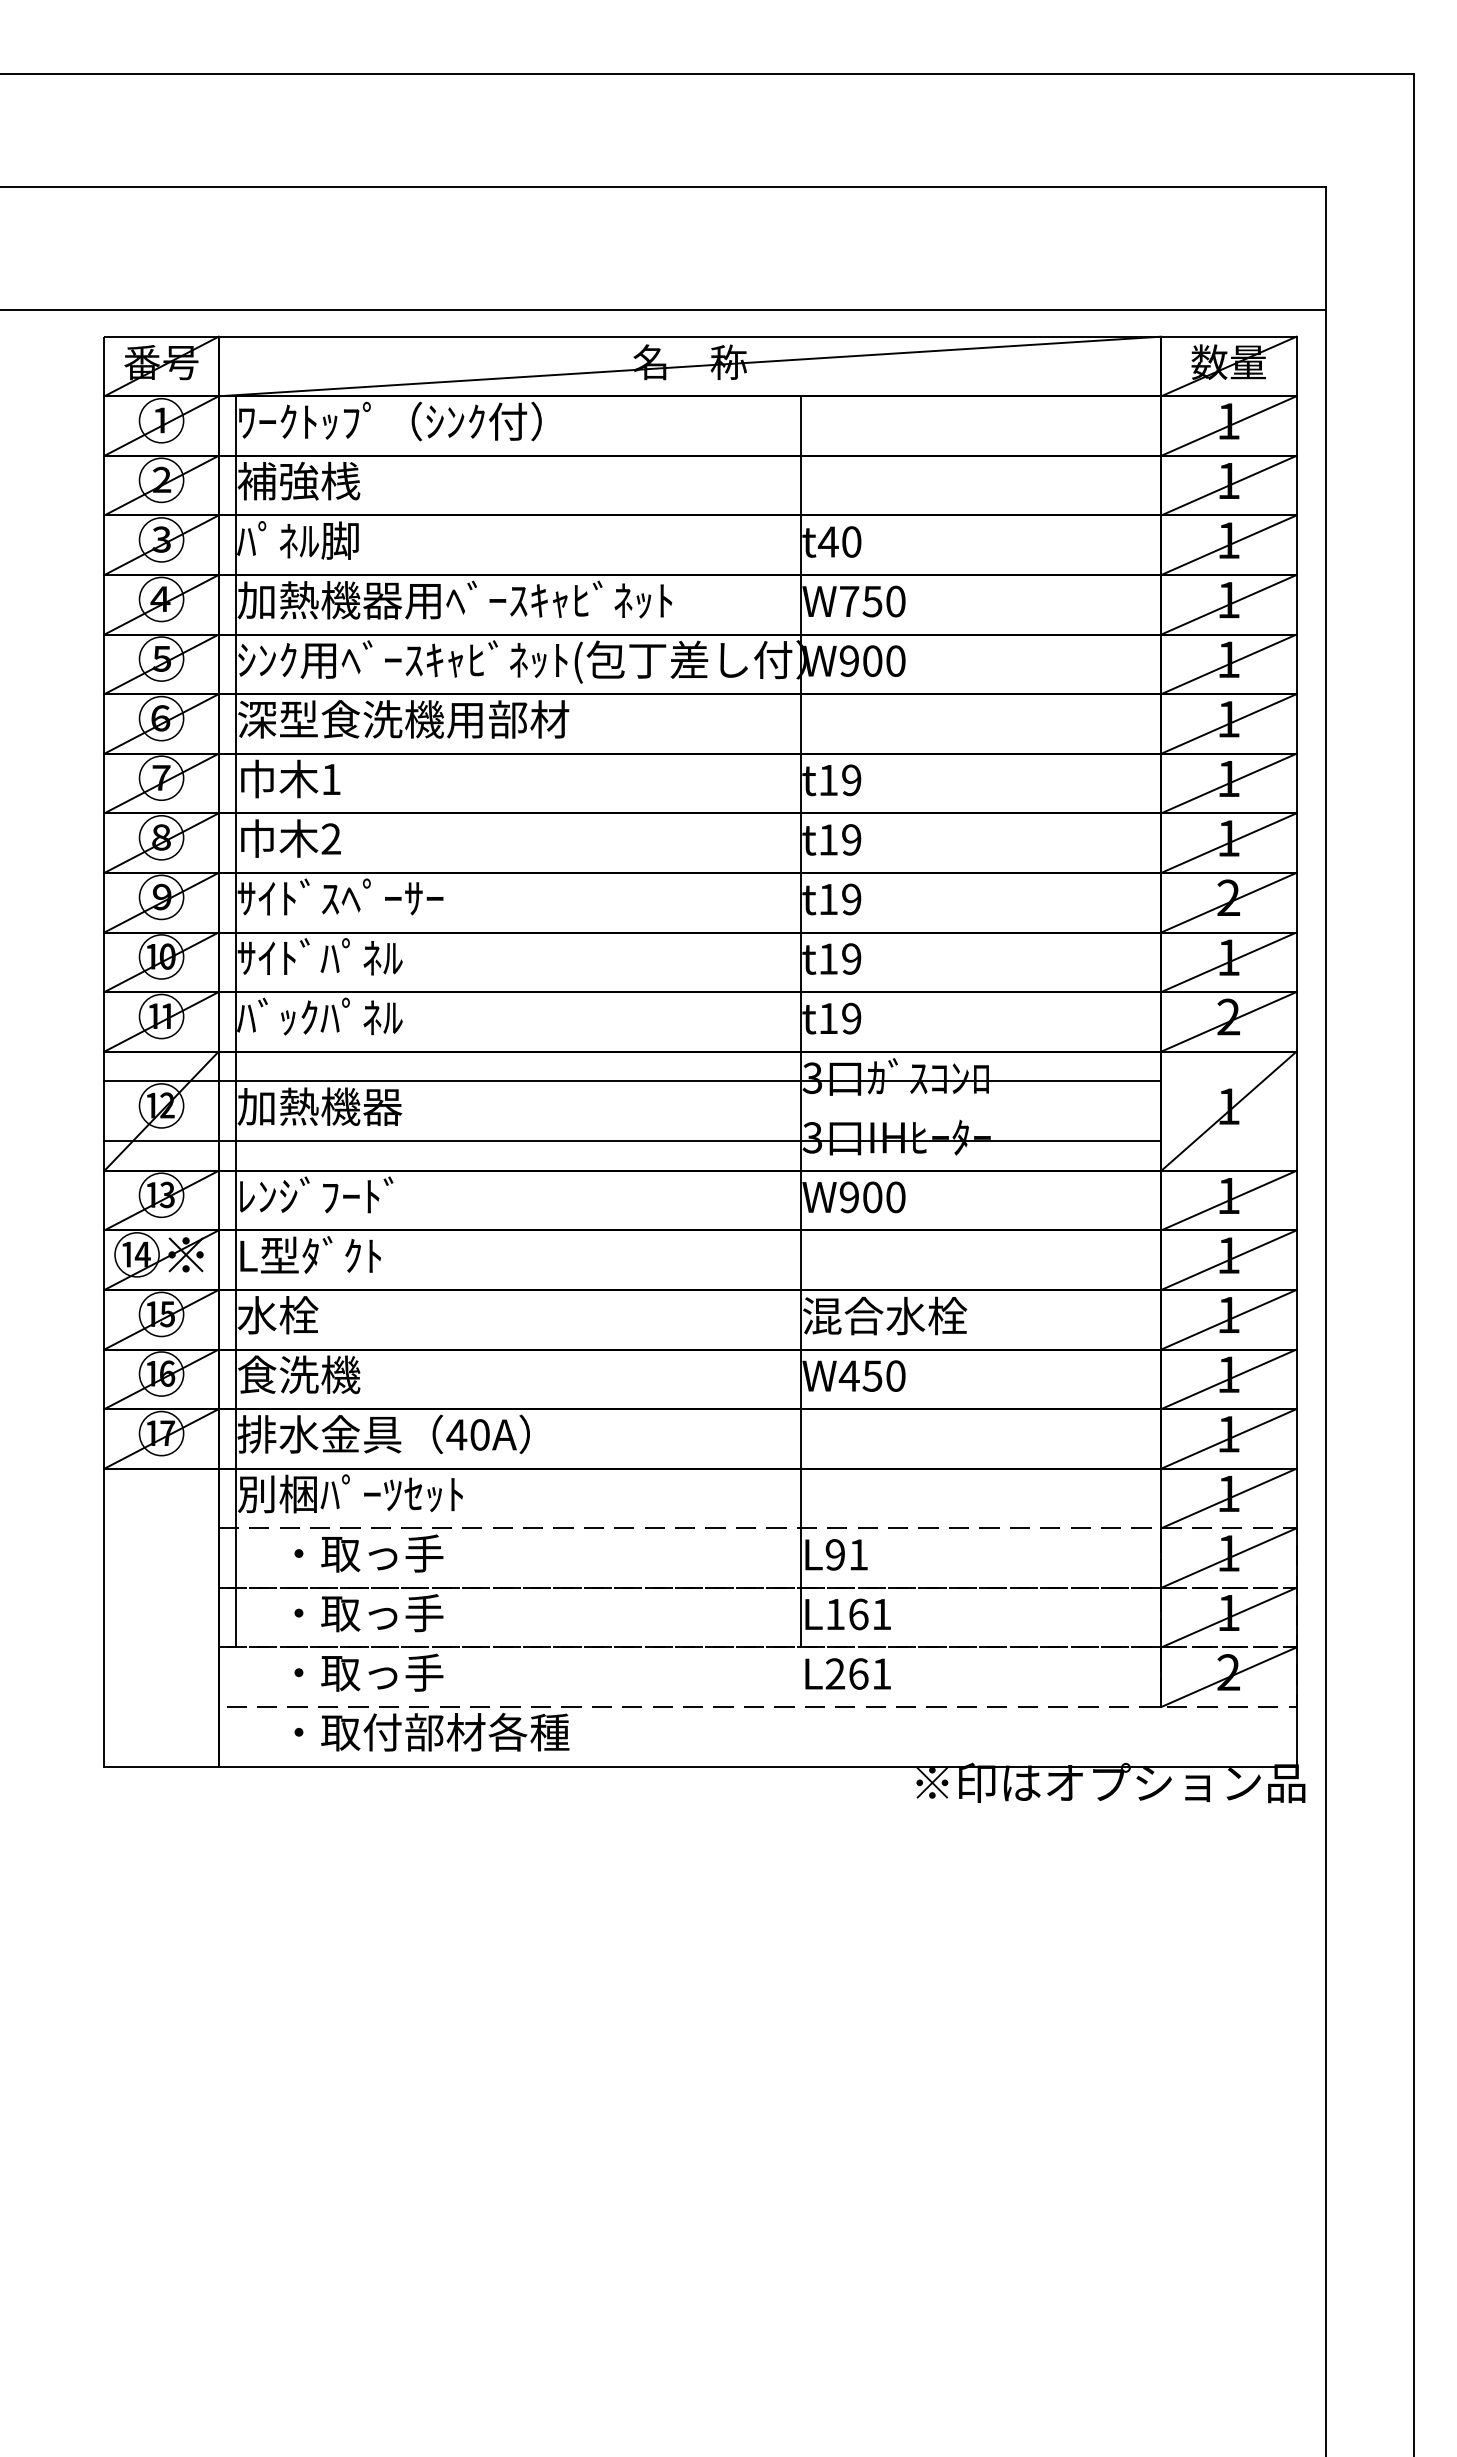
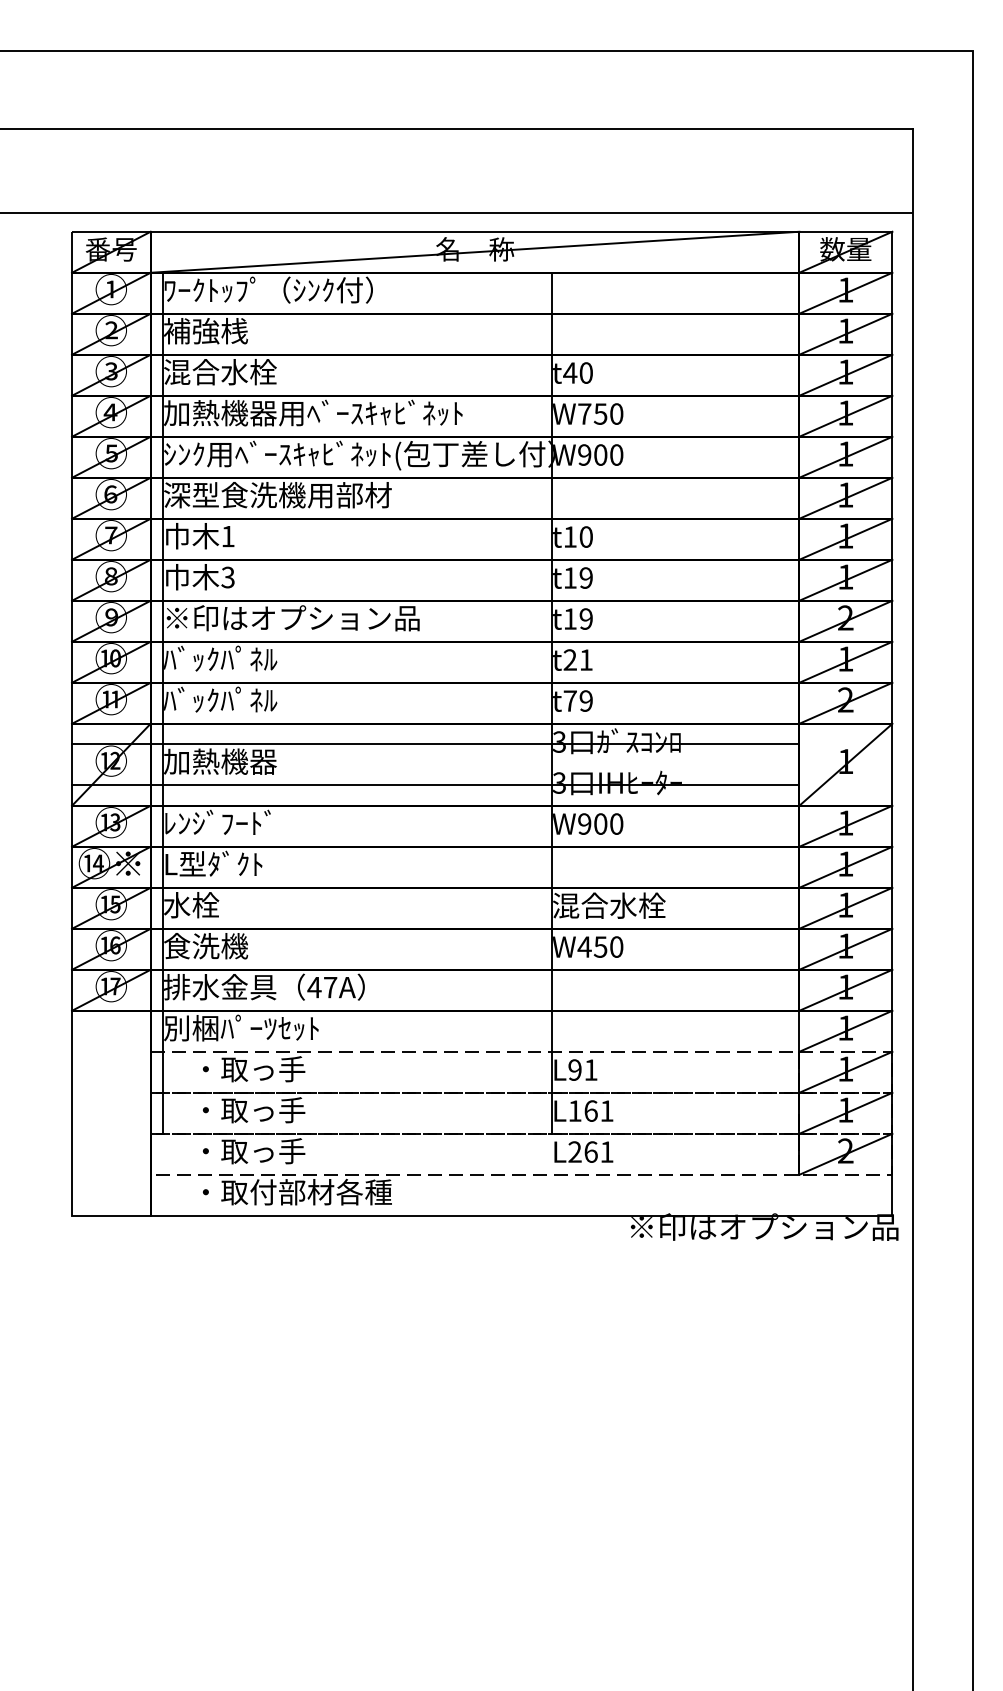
text: (320, 539) -> (220, 371), ﾊﾟﾈﾙ脚 -> 混合水栓
text: (850, 779) -> (585, 536), t19 -> t10
text: (330, 839) -> (227, 577), 2 -> 3
text: (423, 897) -> (291, 617), ｻｲﾄﾞｽﾍﾟｰｻｰ -> ※印はオプション品
text: (278, 956) -> (191, 658), ｻｲﾄﾞﾊﾟﾈﾙ -> ﾊﾞｯｸﾊﾟﾈﾙ
text: (838, 958) -> (577, 659), t19 -> t21
text: (827, 1017) -> (569, 700), t19 -> t79
text: (480, 1434) -> (330, 987), 40A -> 47A

